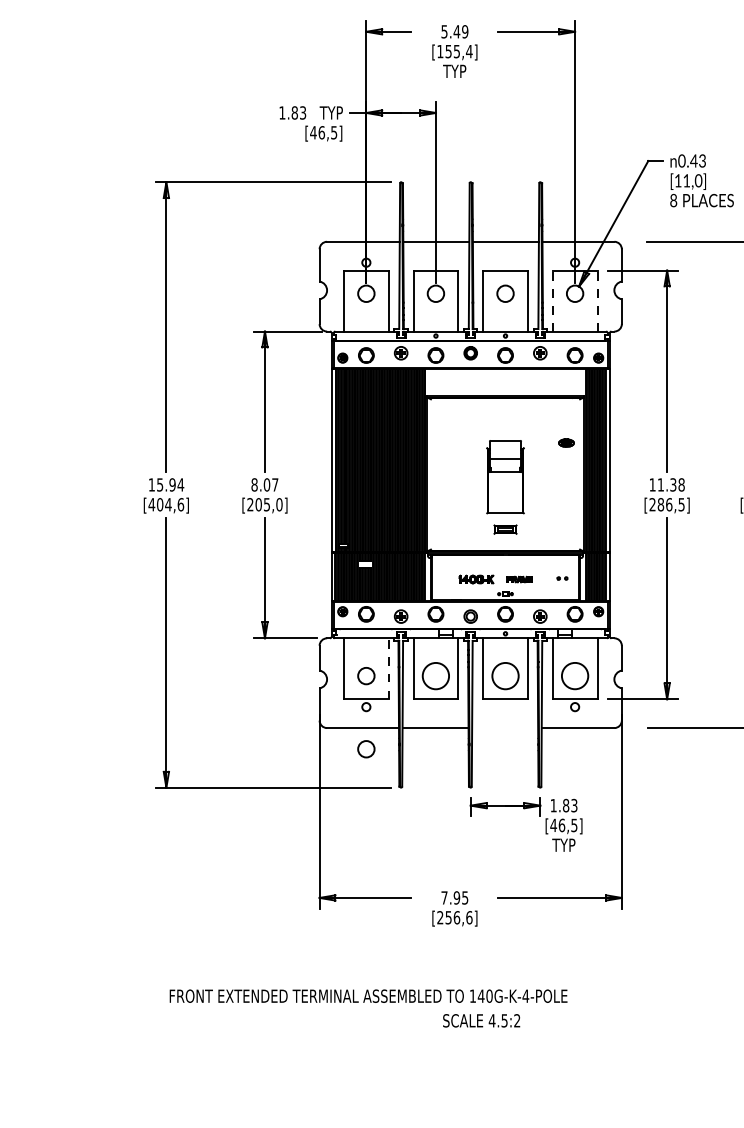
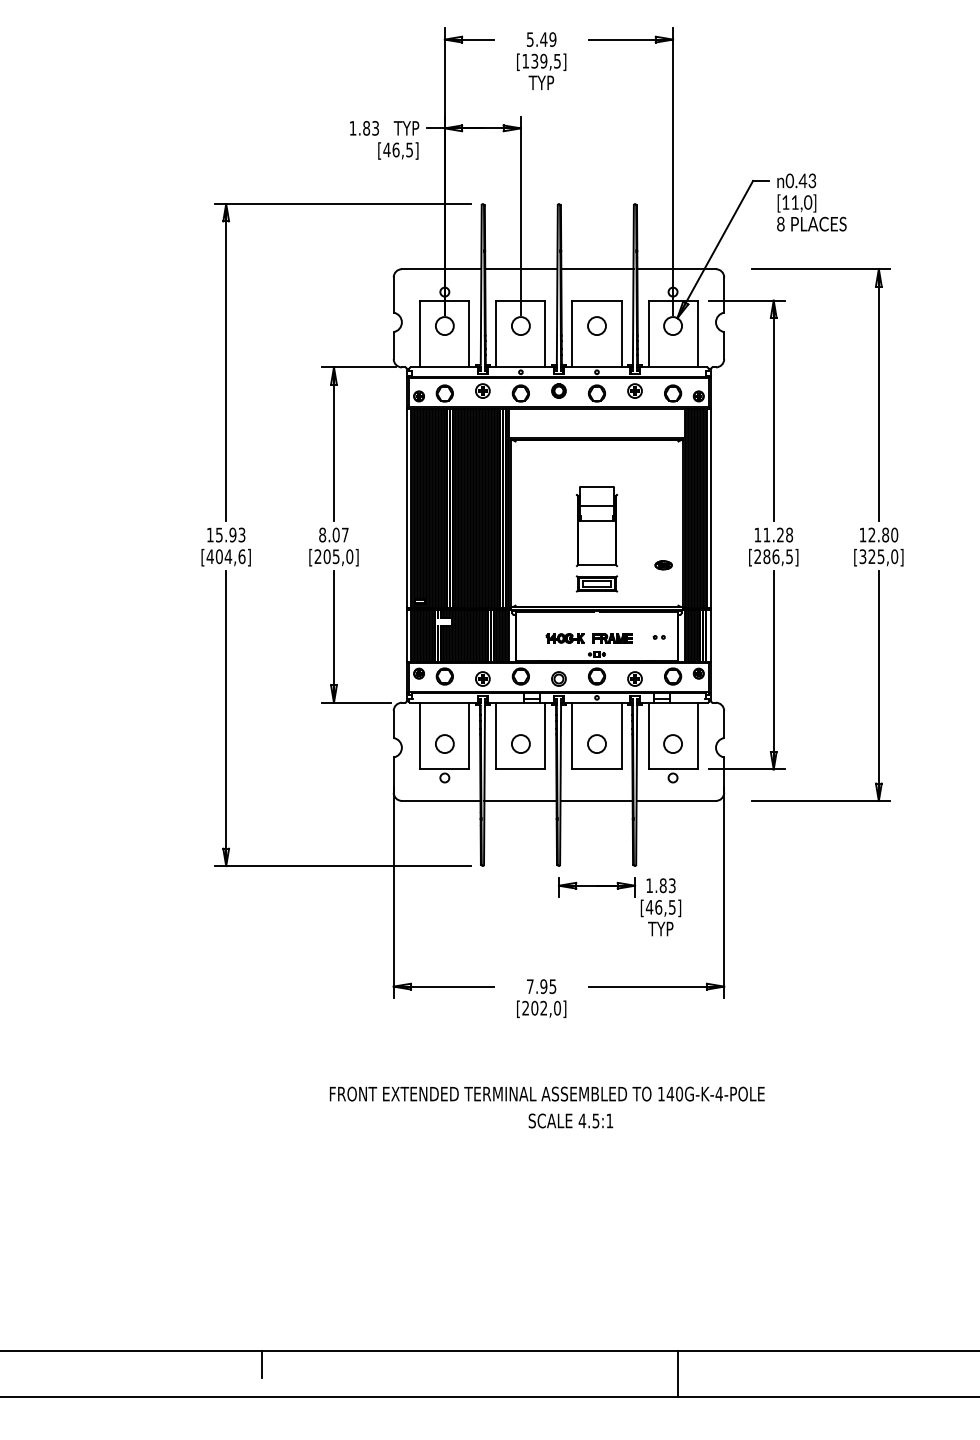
text: (459, 50) -> (546, 60), [155,4] -> [139,5]
line: (552, 300) -> (648, 333), dashed -> solid
line: (597, 300) -> (697, 333), dashed -> solid
part: (566, 443) -> (663, 565), moved
text: (180, 484) -> (241, 534), 15.94 -> 15.93
text: (673, 485) -> (780, 535), 11.38 -> 11.28
part: (505, 529) -> (596, 583), size x1.67
part: (519, 579) -> (612, 638), size x1.43
line: (388, 668) -> (469, 735), dashed -> solid
circle: (435, 675) -> (520, 743), size x0.62
circle: (505, 675) -> (596, 743), size x0.62
circle: (575, 676) -> (673, 744), size x0.62
line: (505, 727) -> (596, 800), added
circle: (366, 748) -> (444, 823), removed
text: (459, 917) -> (546, 1007), [256,6] -> [202,0]
text: (367, 995) -> (546, 1093), moved
text: (516, 1020) -> (609, 1120), 4.5:2 -> 4.5:1

